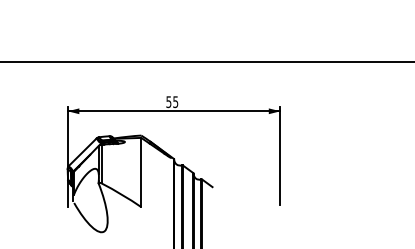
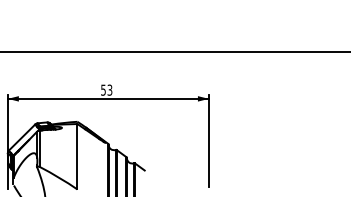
text: (175, 101) -> (109, 89), 55 -> 53

